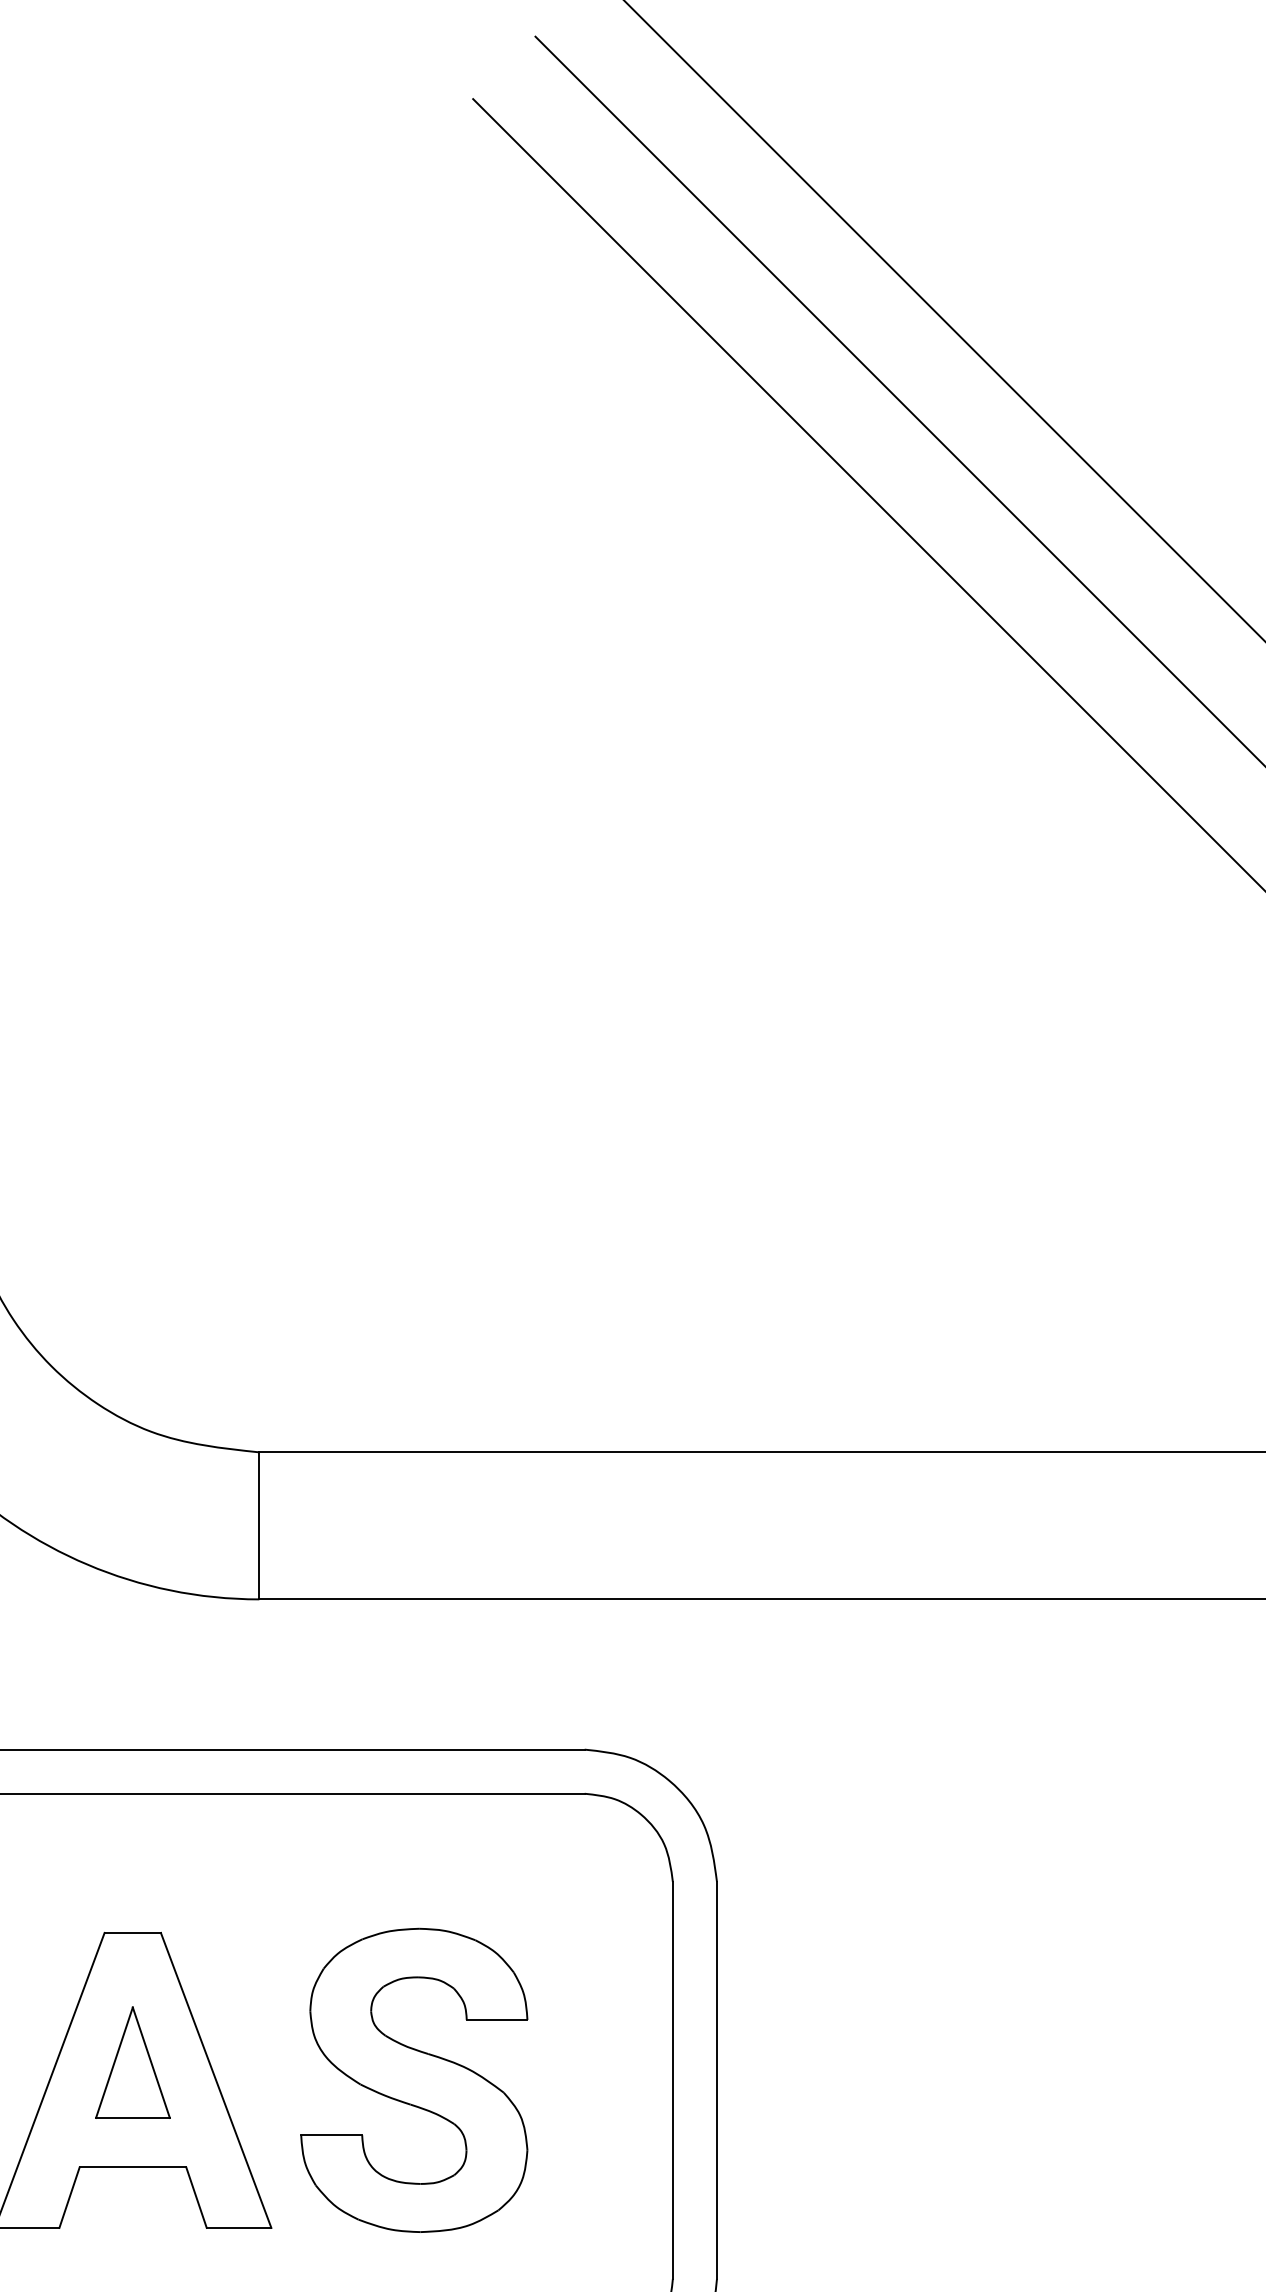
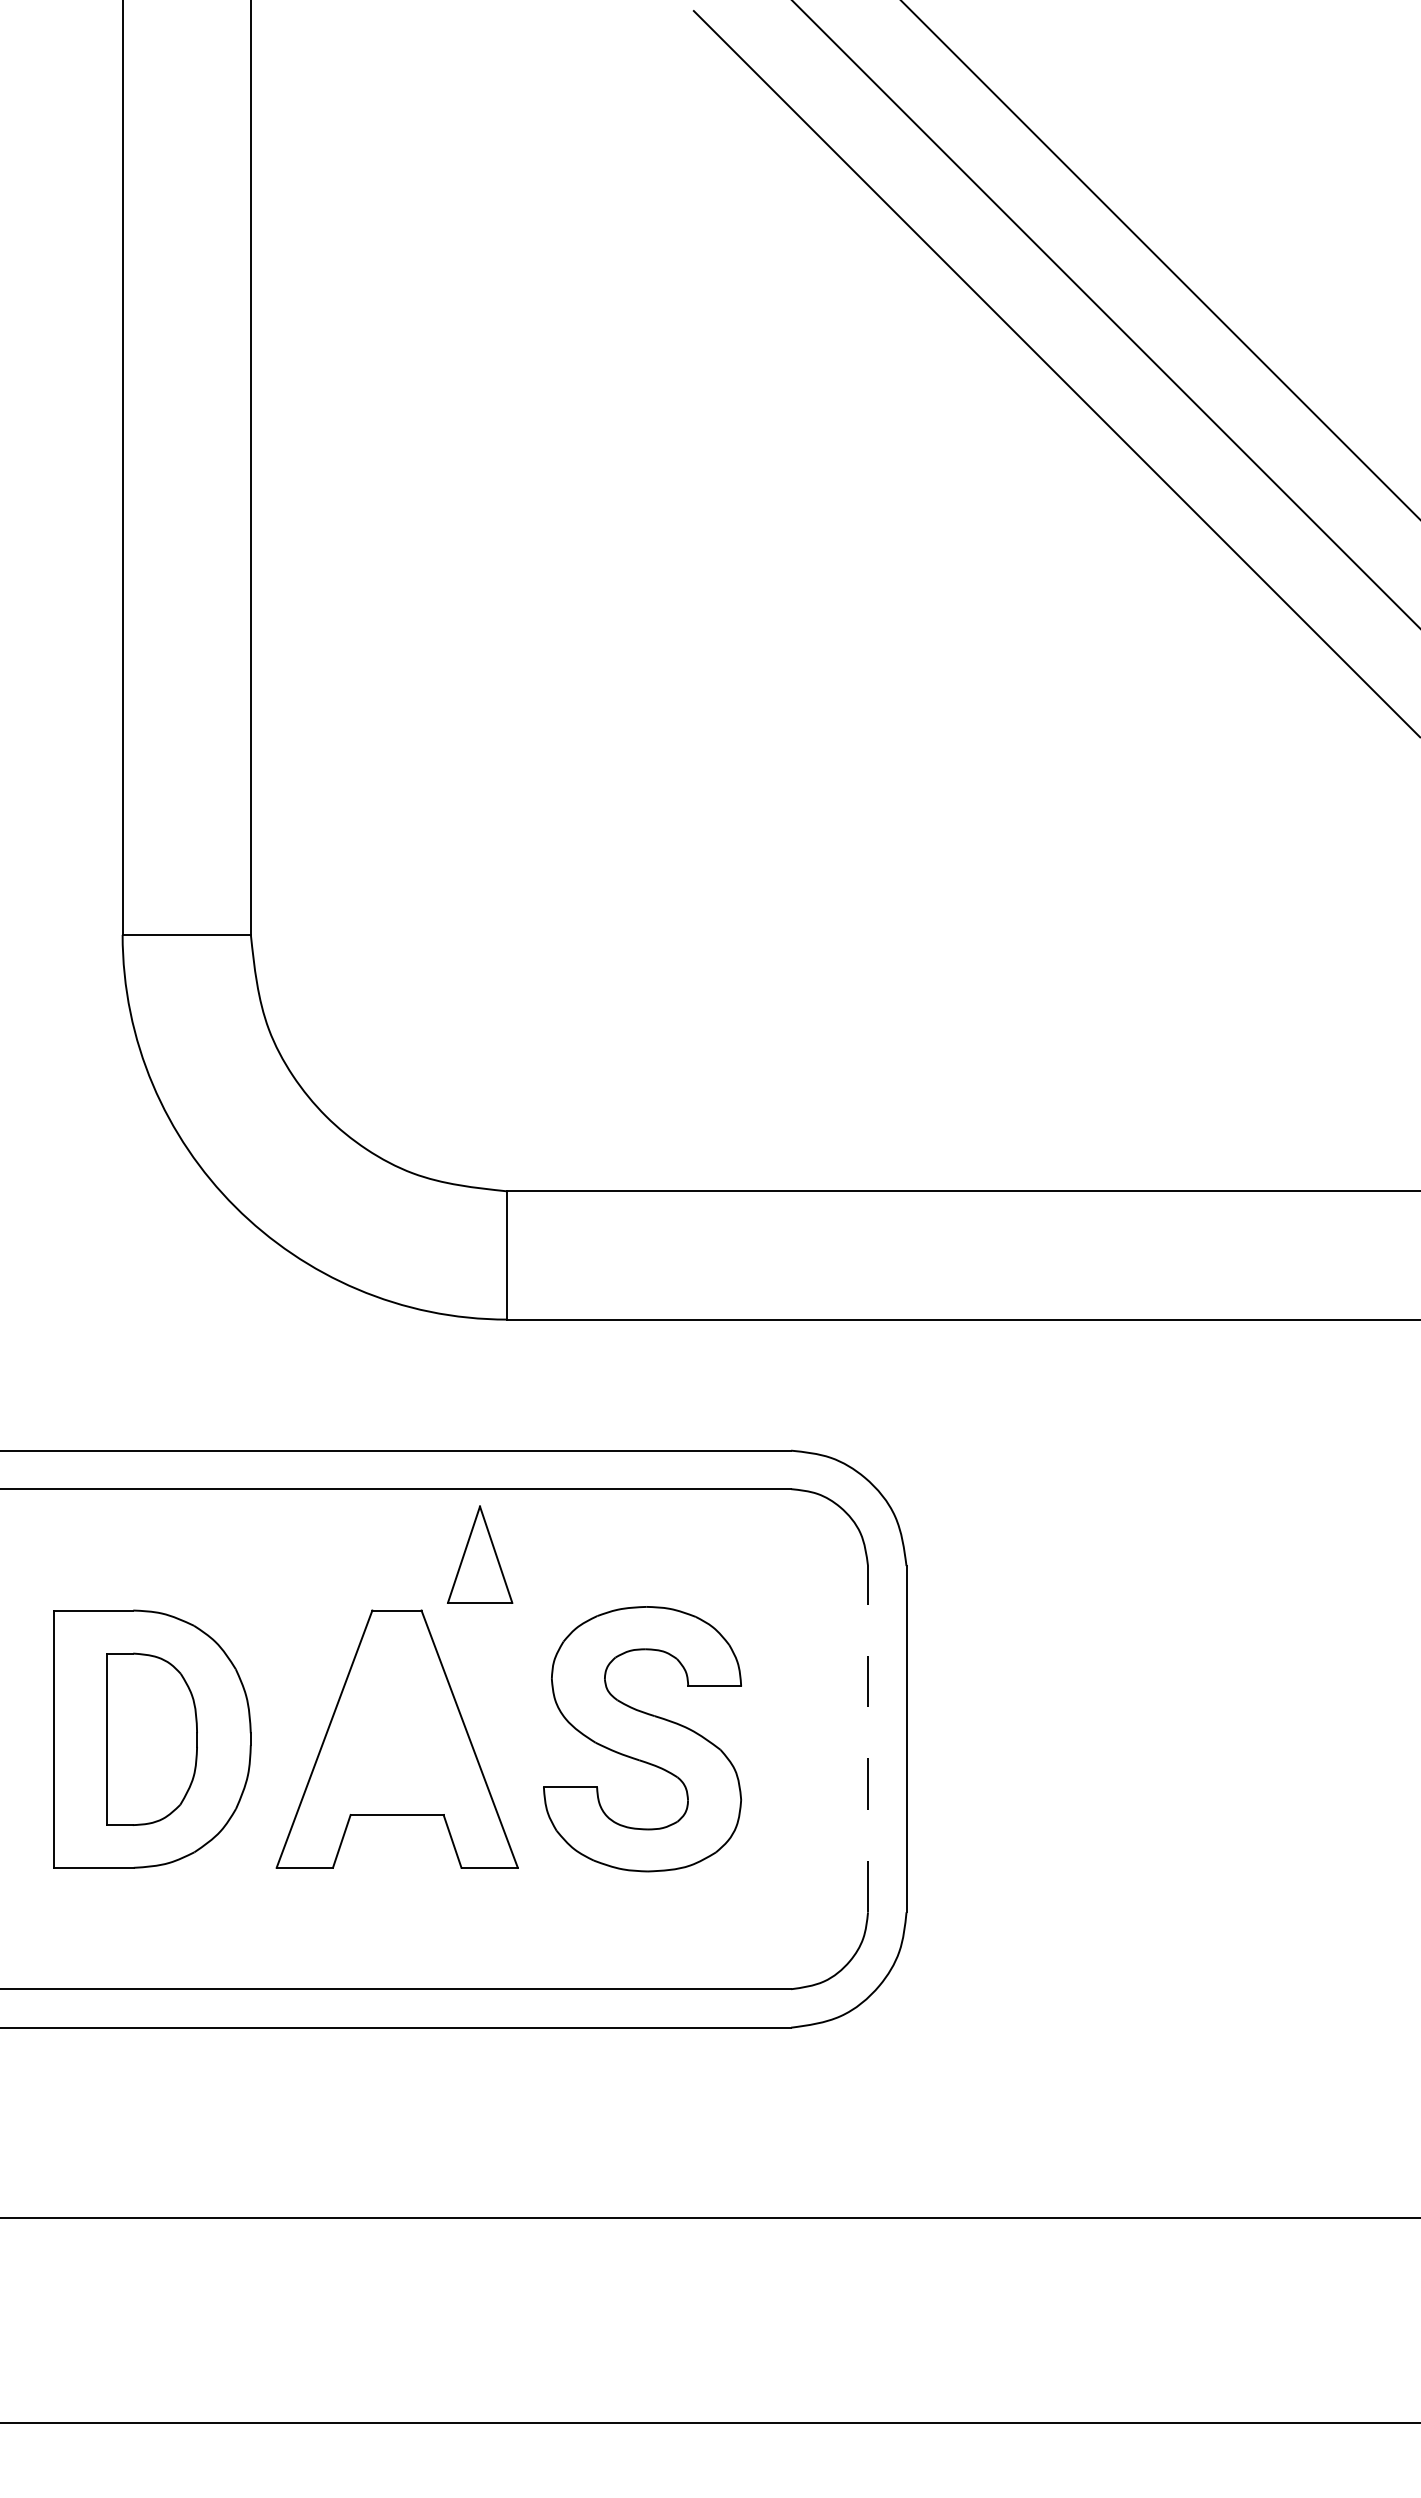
part: (133, 2062) -> (480, 1554), moved
line: (673, 2079) -> (868, 1738), solid -> dashed

